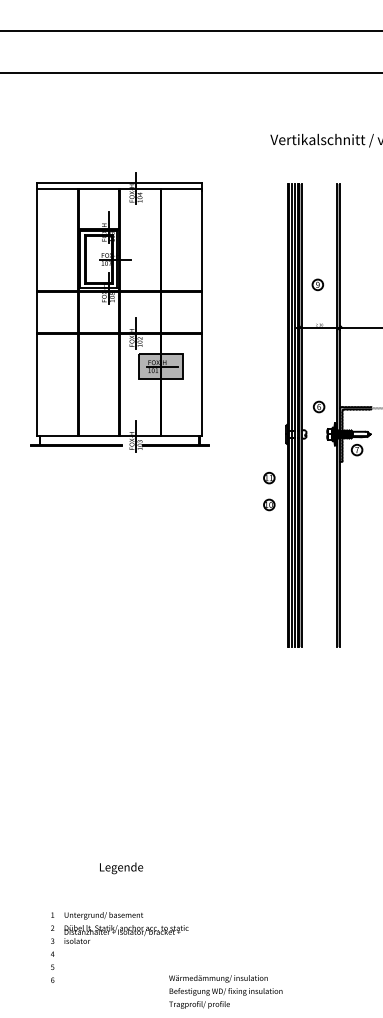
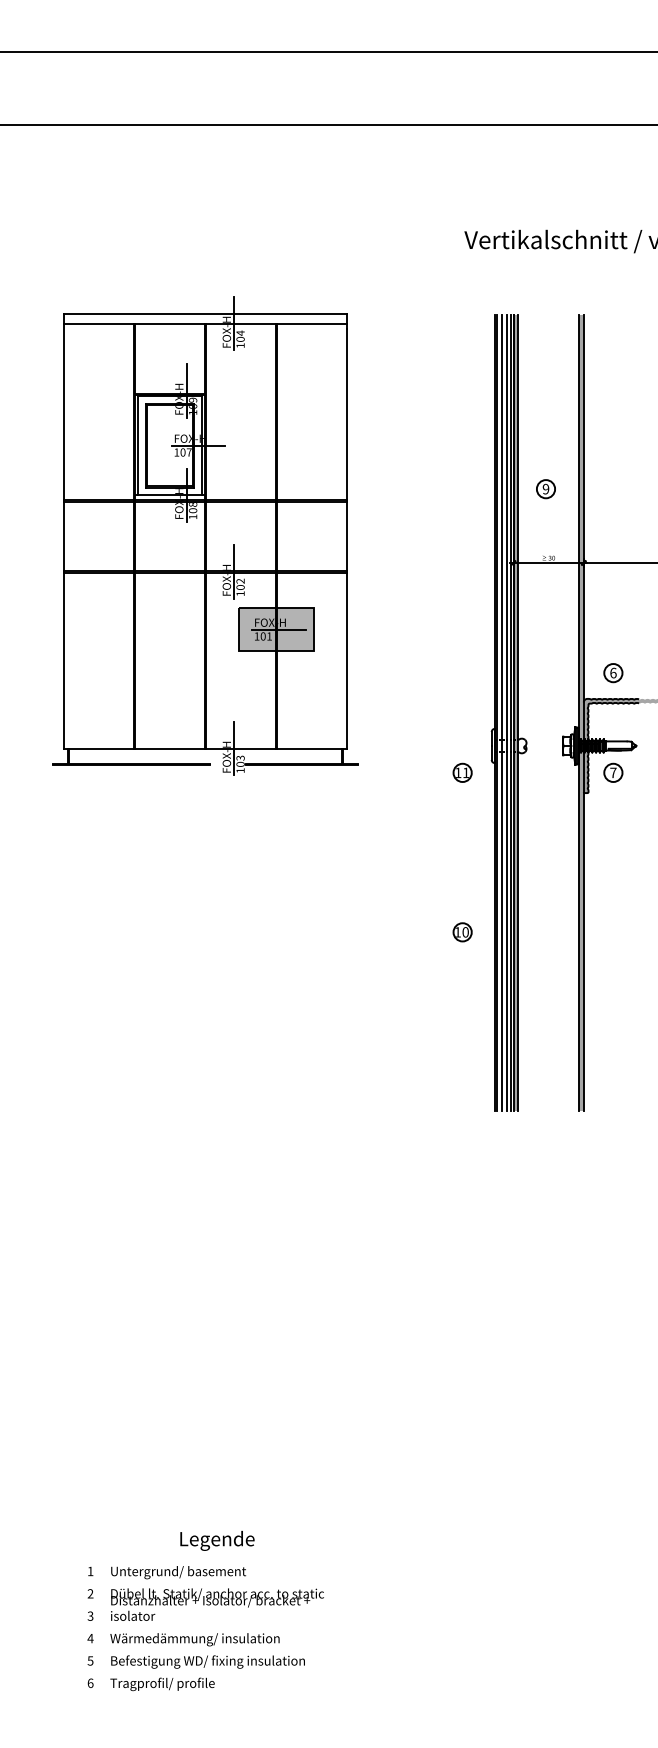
part: (319, 406) -> (614, 672), moved
part: (269, 477) -> (462, 771), moved
part: (269, 504) -> (462, 931), moved
text: (121, 868) -> (217, 1541), moved
text: (225, 991) -> (207, 1661), moved

